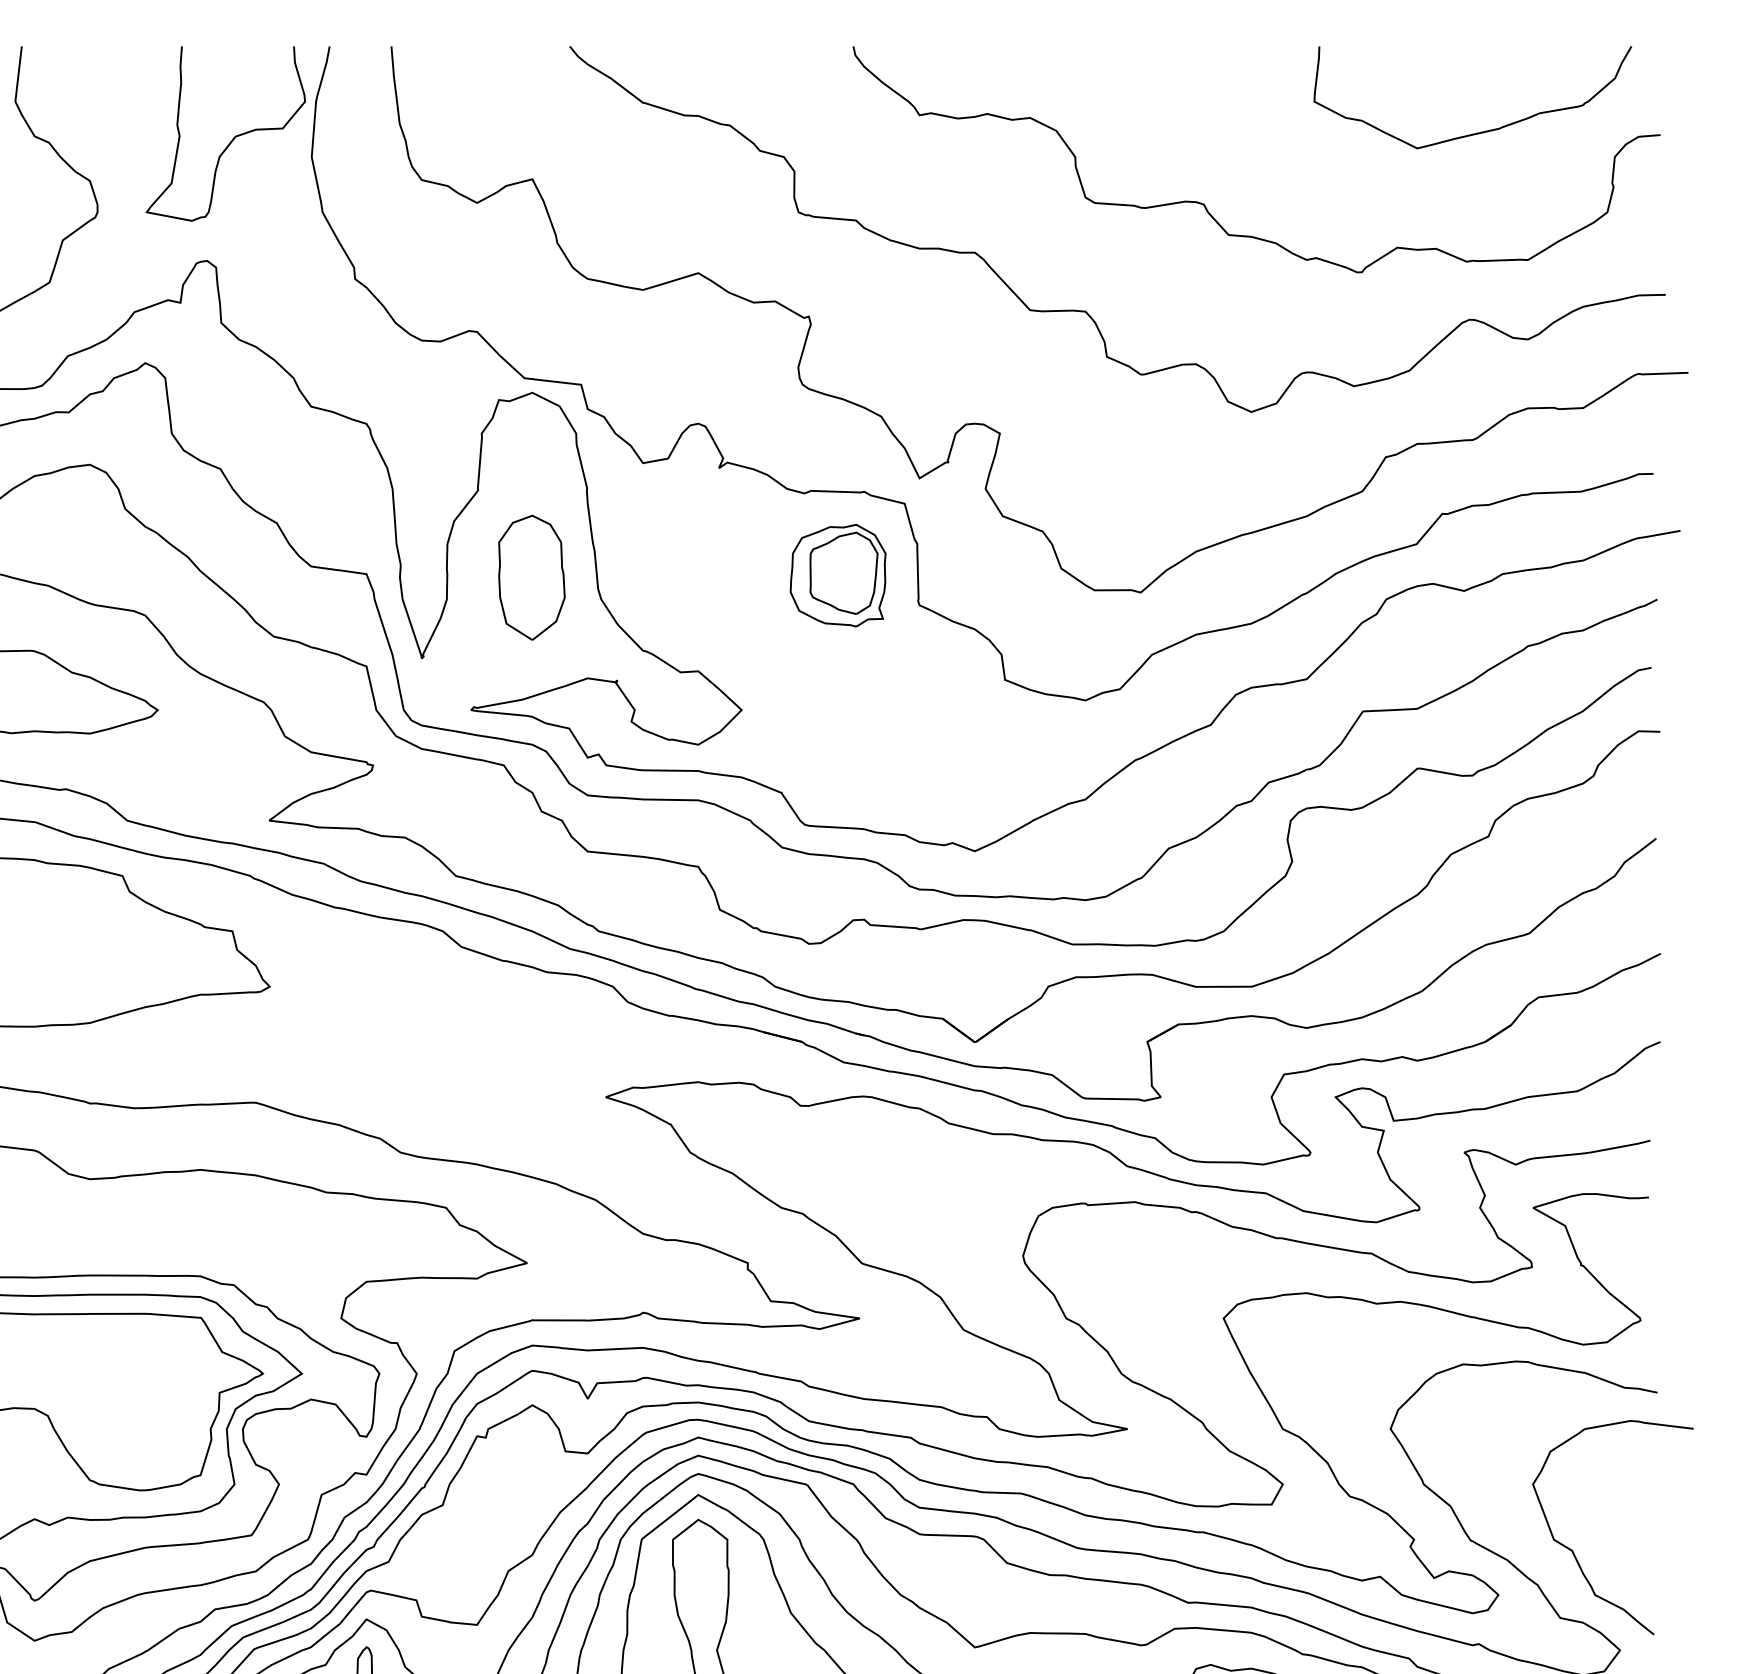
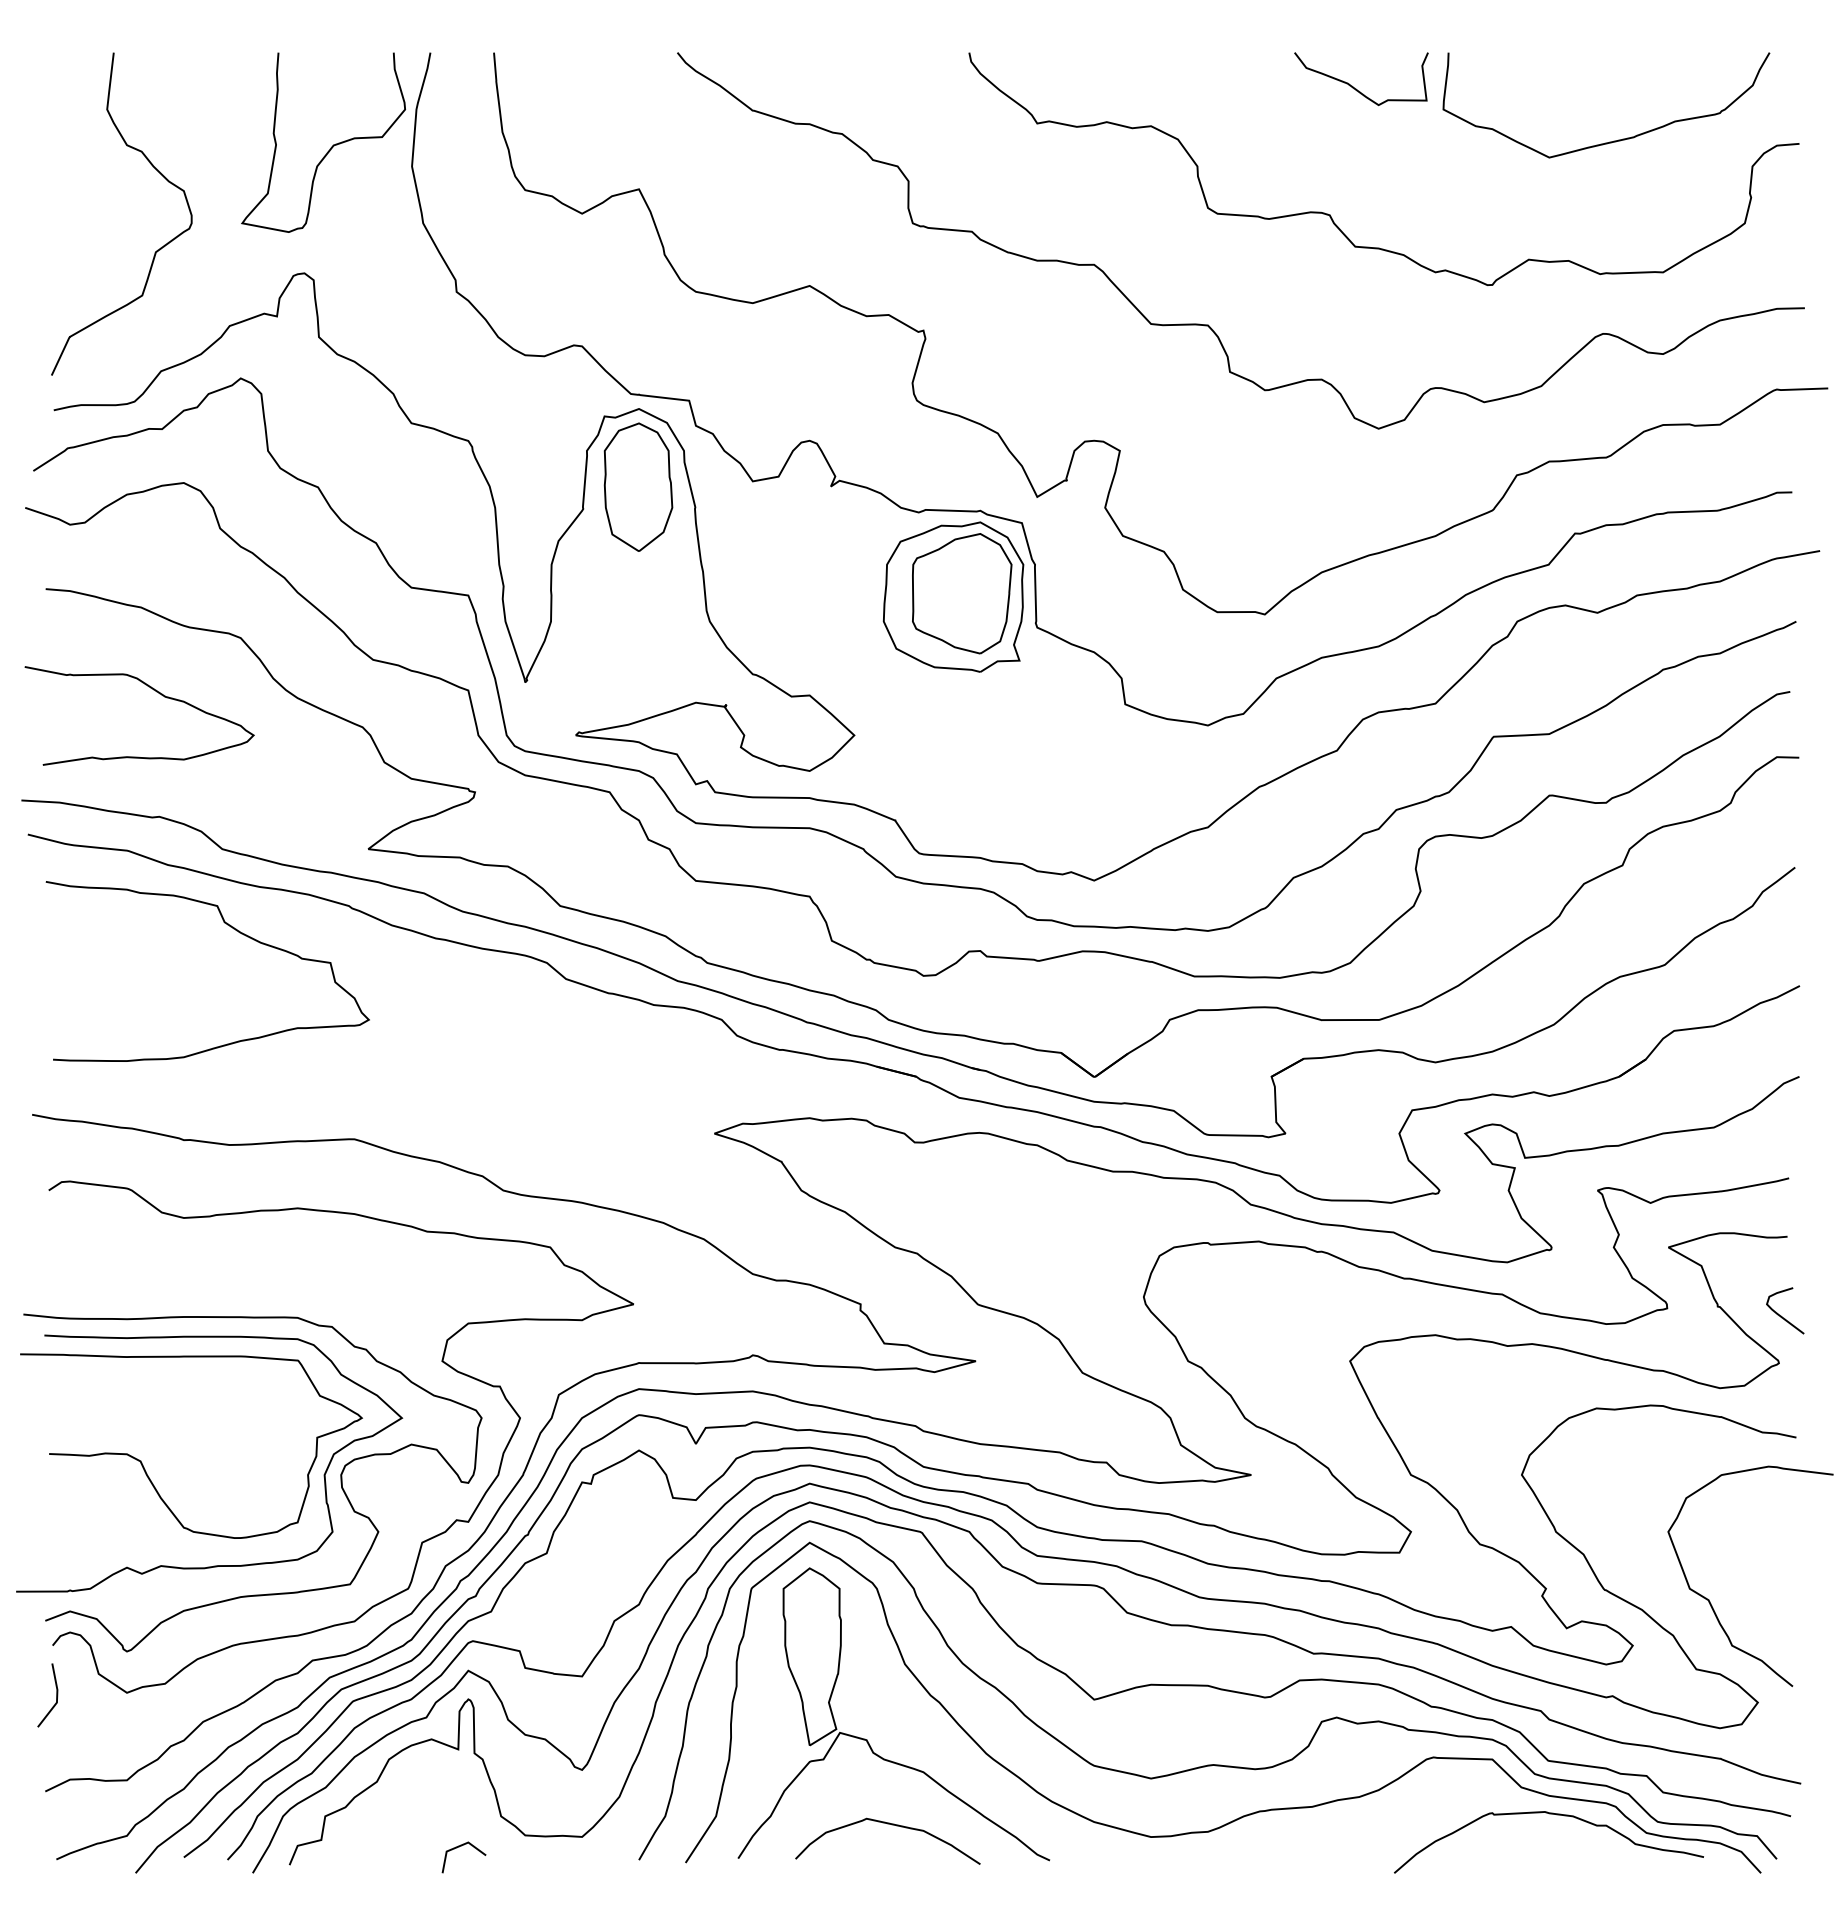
curve: (1229, 81) -> (1356, 88), added
part: (838, 575) -> (953, 596), size x1.43
part: (531, 577) -> (638, 486), moved
curve: (1643, 1274) -> (1781, 1315), added

